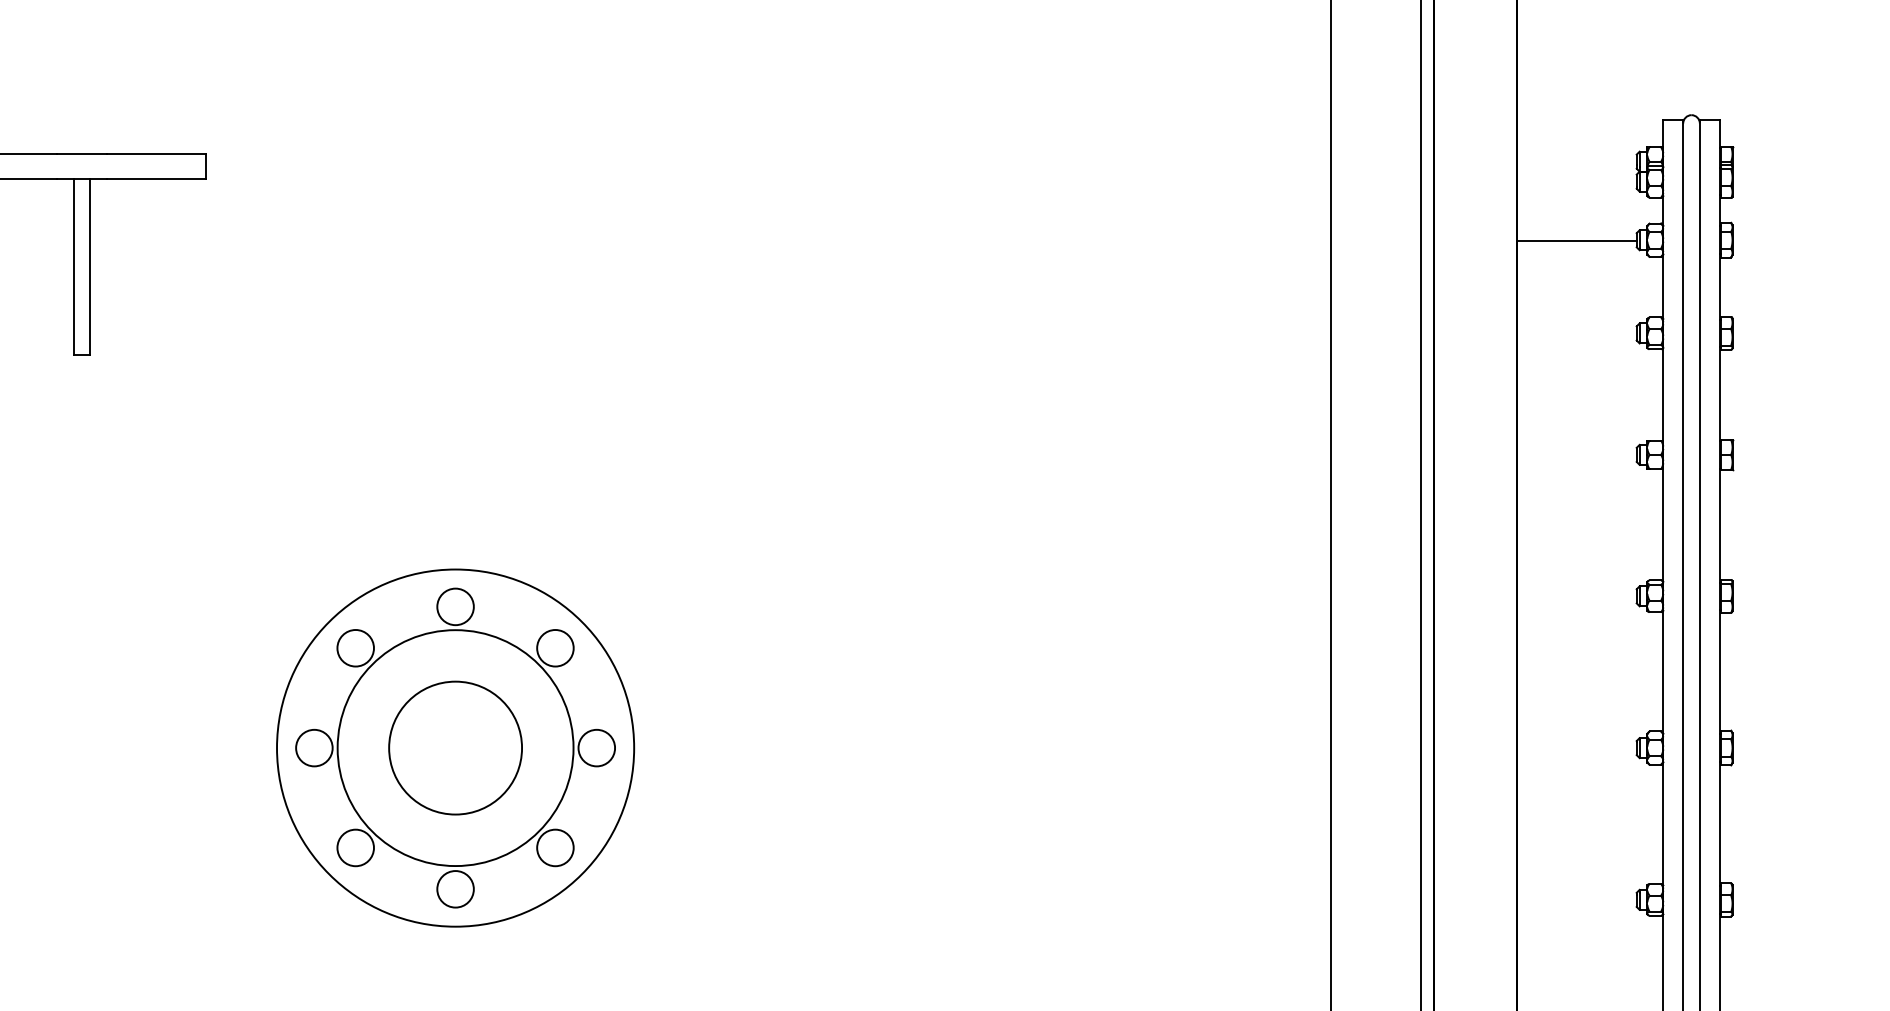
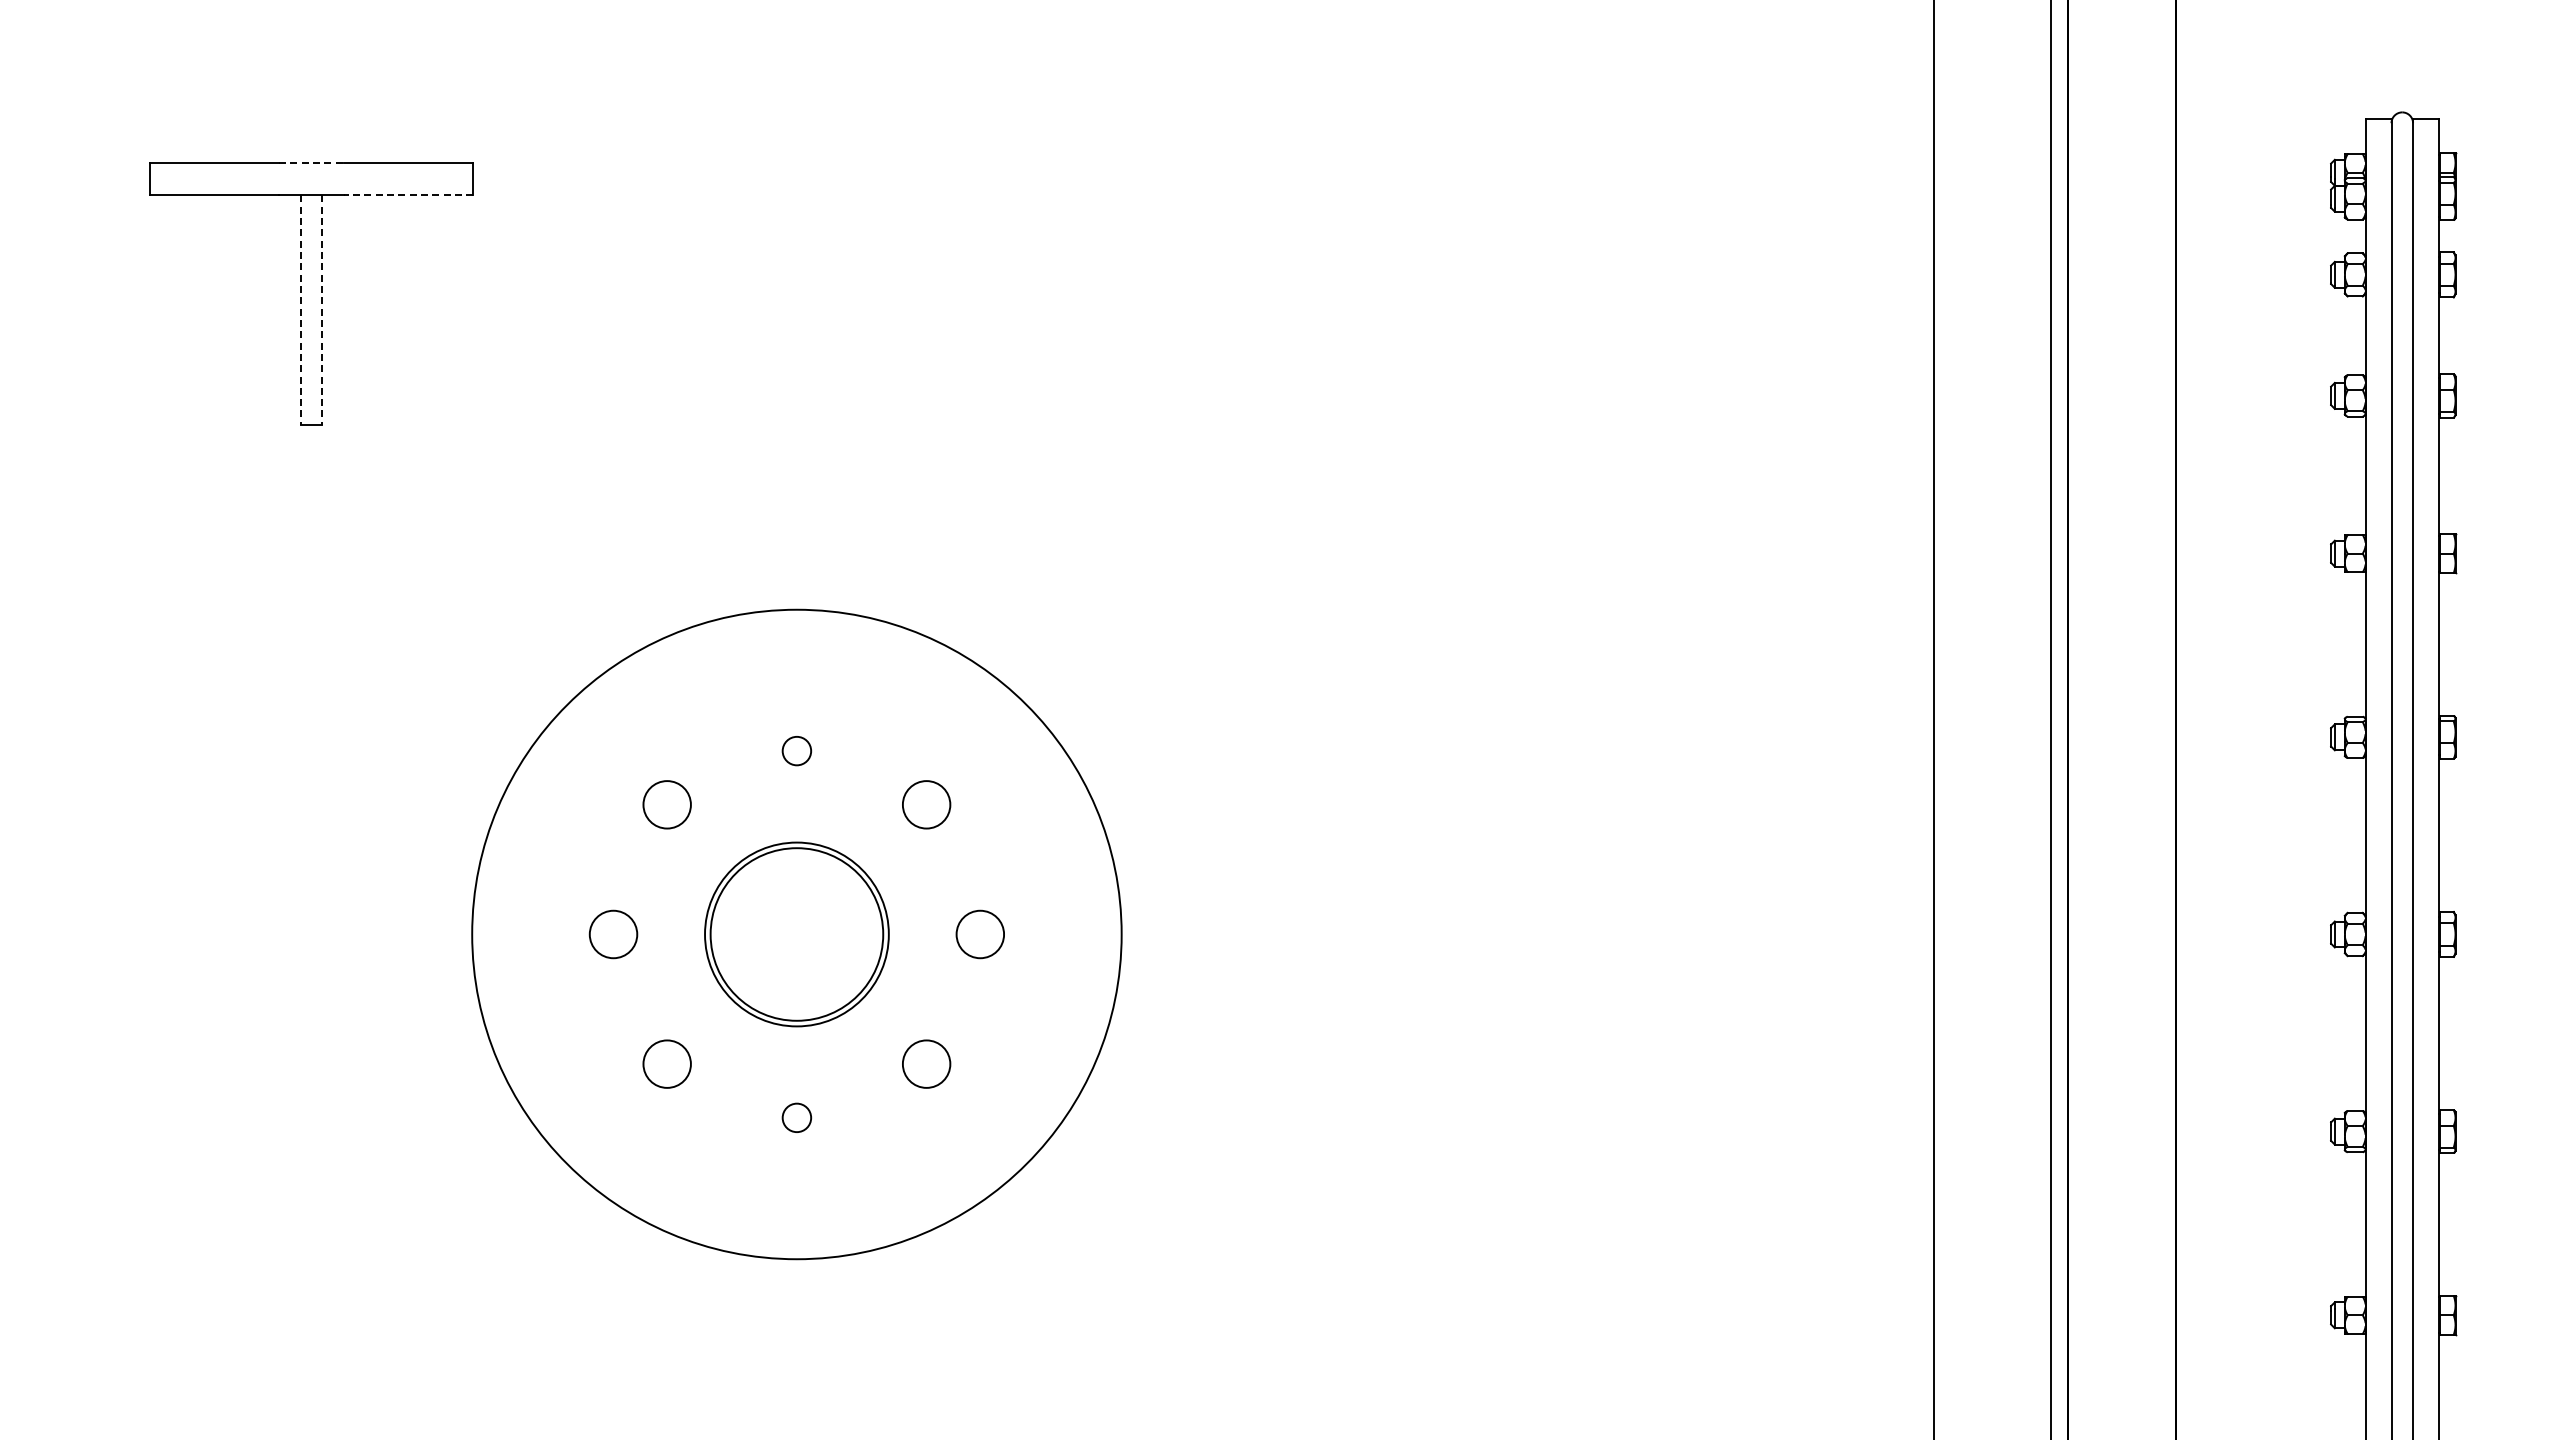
line: (81, 154) -> (311, 163), solid -> dashed
line: (156, 179) -> (408, 195), solid -> dashed
line: (1577, 241) -> (2253, 276), removed
line: (73, 267) -> (300, 310), solid -> dashed
line: (90, 267) -> (322, 310), solid -> dashed
circle: (455, 606) -> (796, 750), size x0.6
circle: (455, 748) -> (796, 934), size x0.6
circle: (455, 748) -> (796, 934), size x1.4
circle: (455, 889) -> (796, 1117), size x0.6

